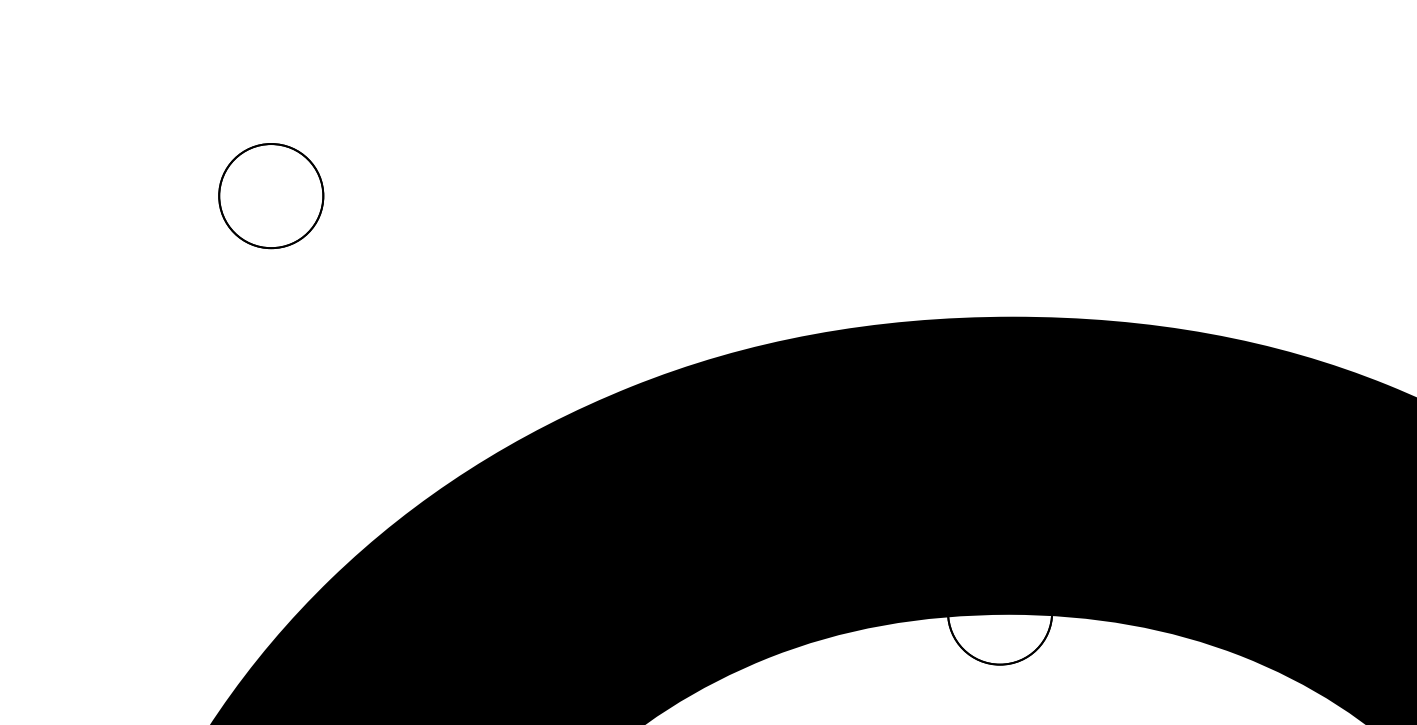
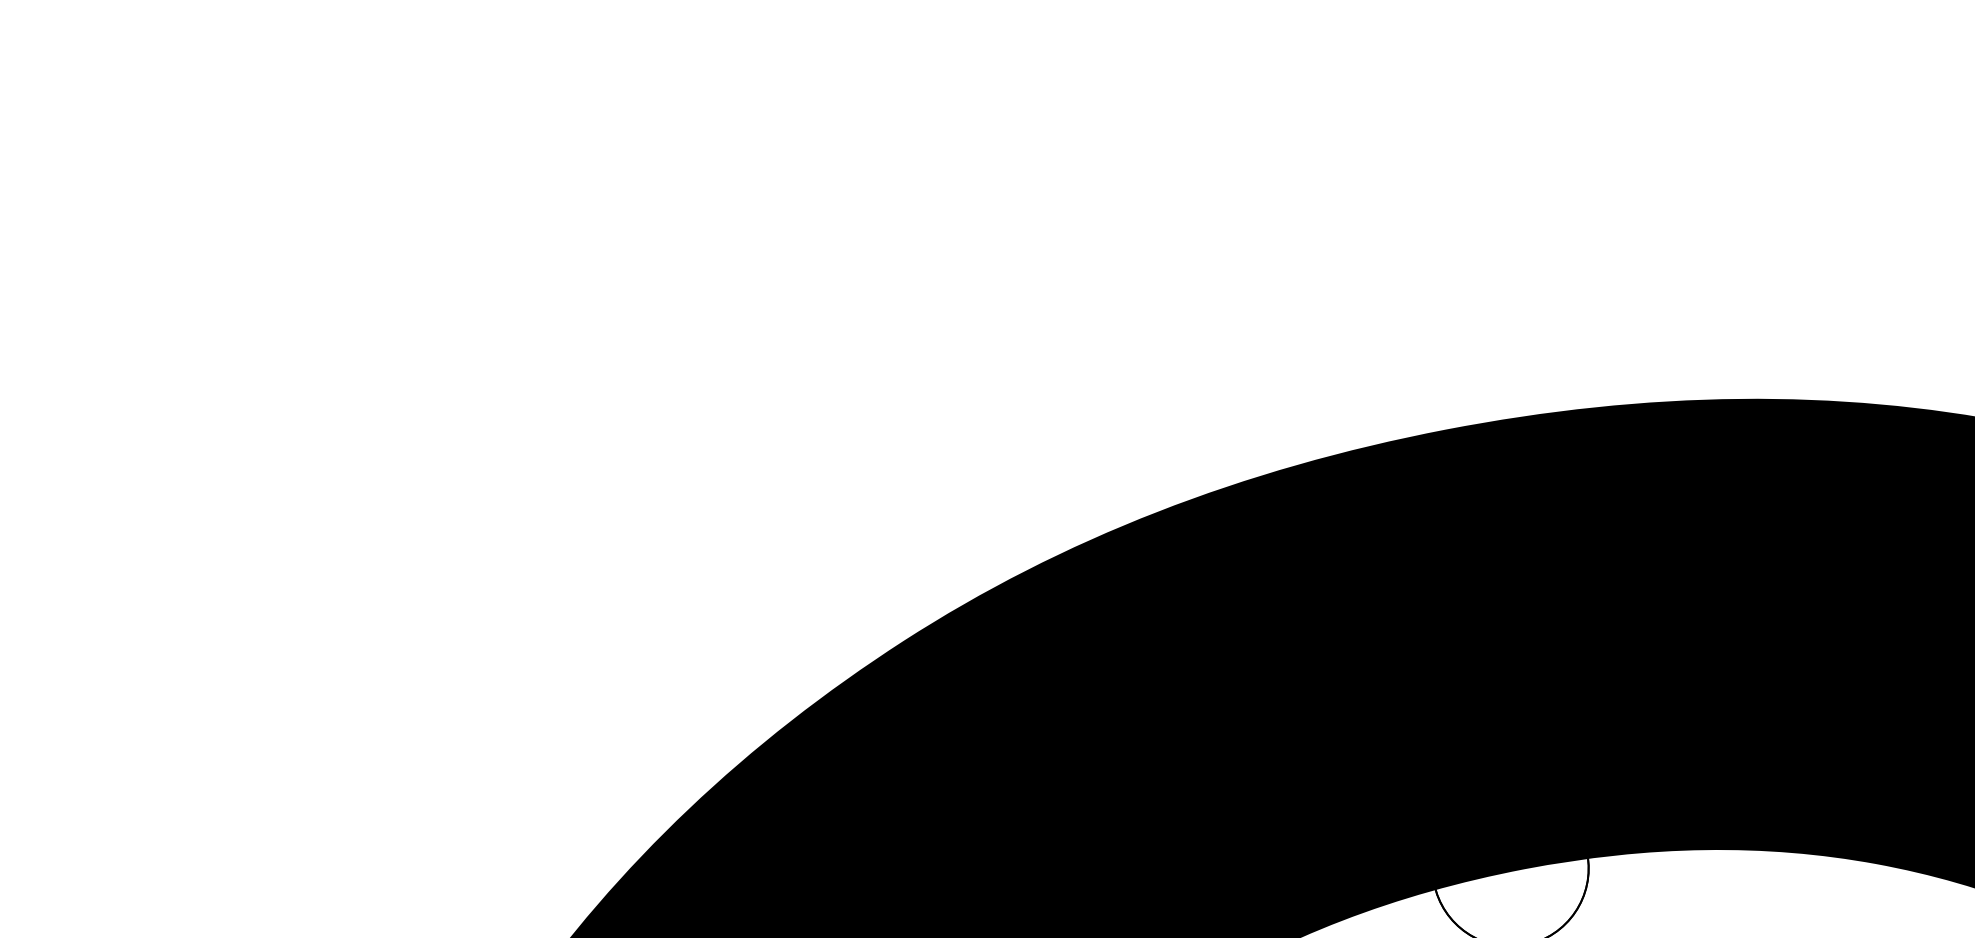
part: (271, 196) -> (320, 462), removed

